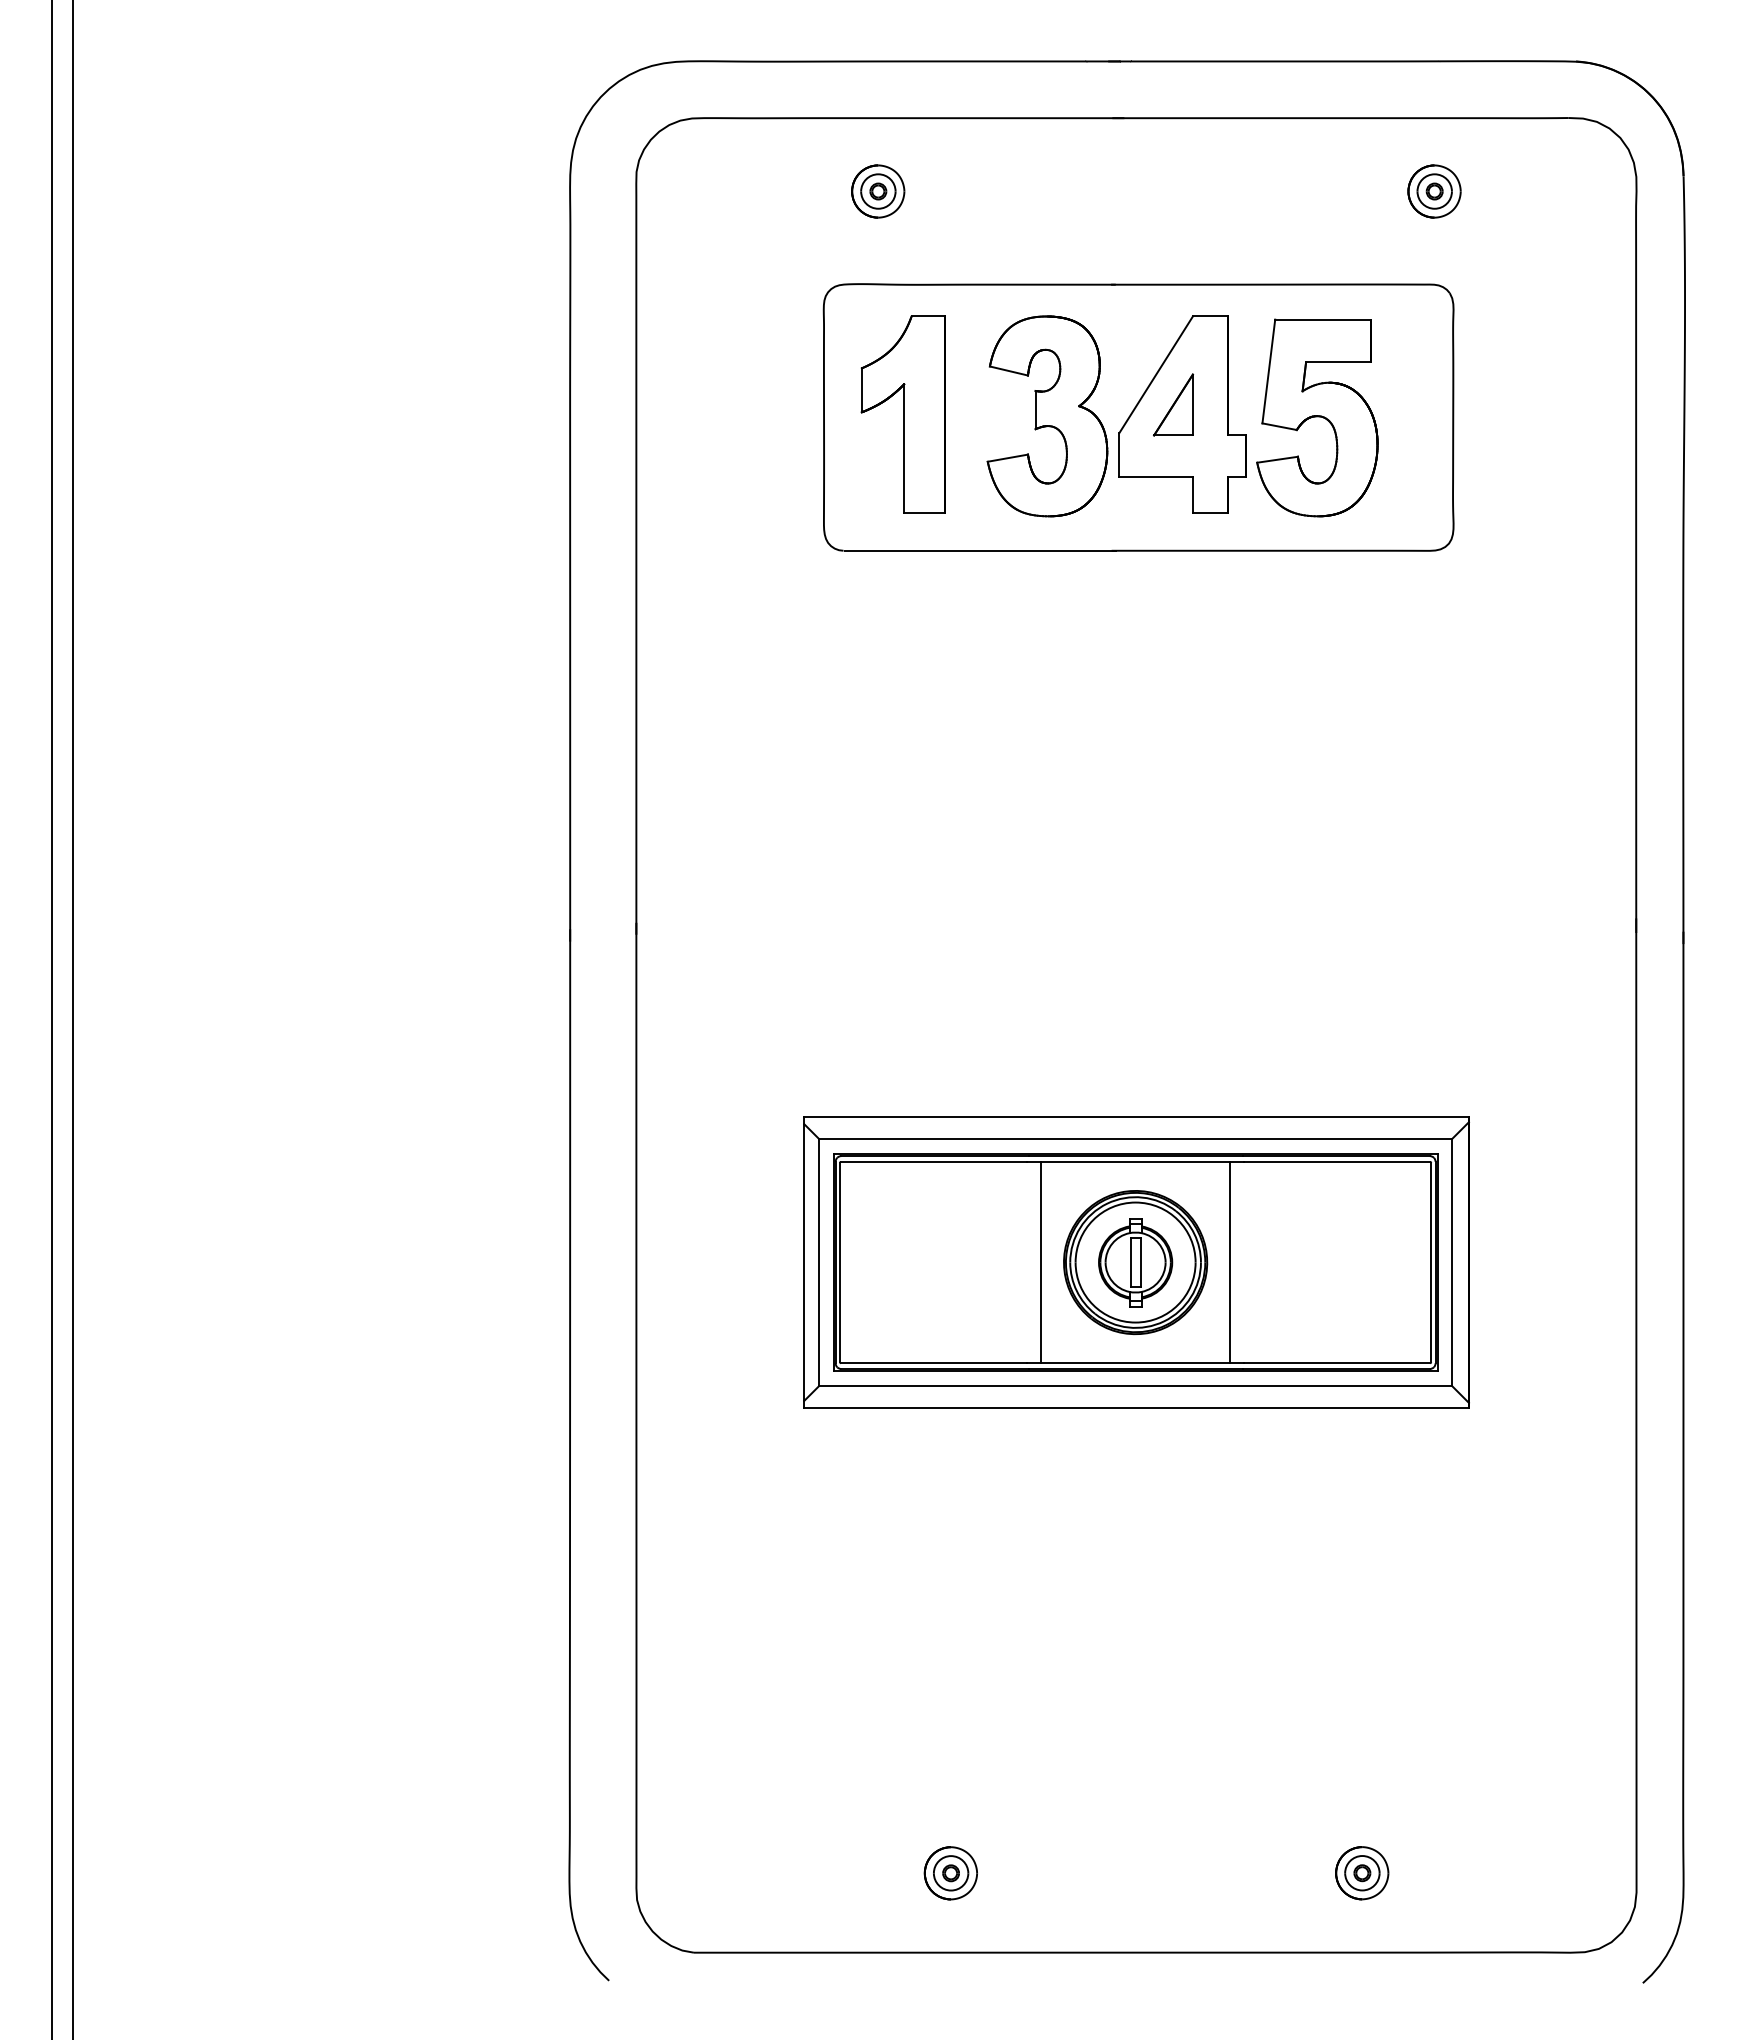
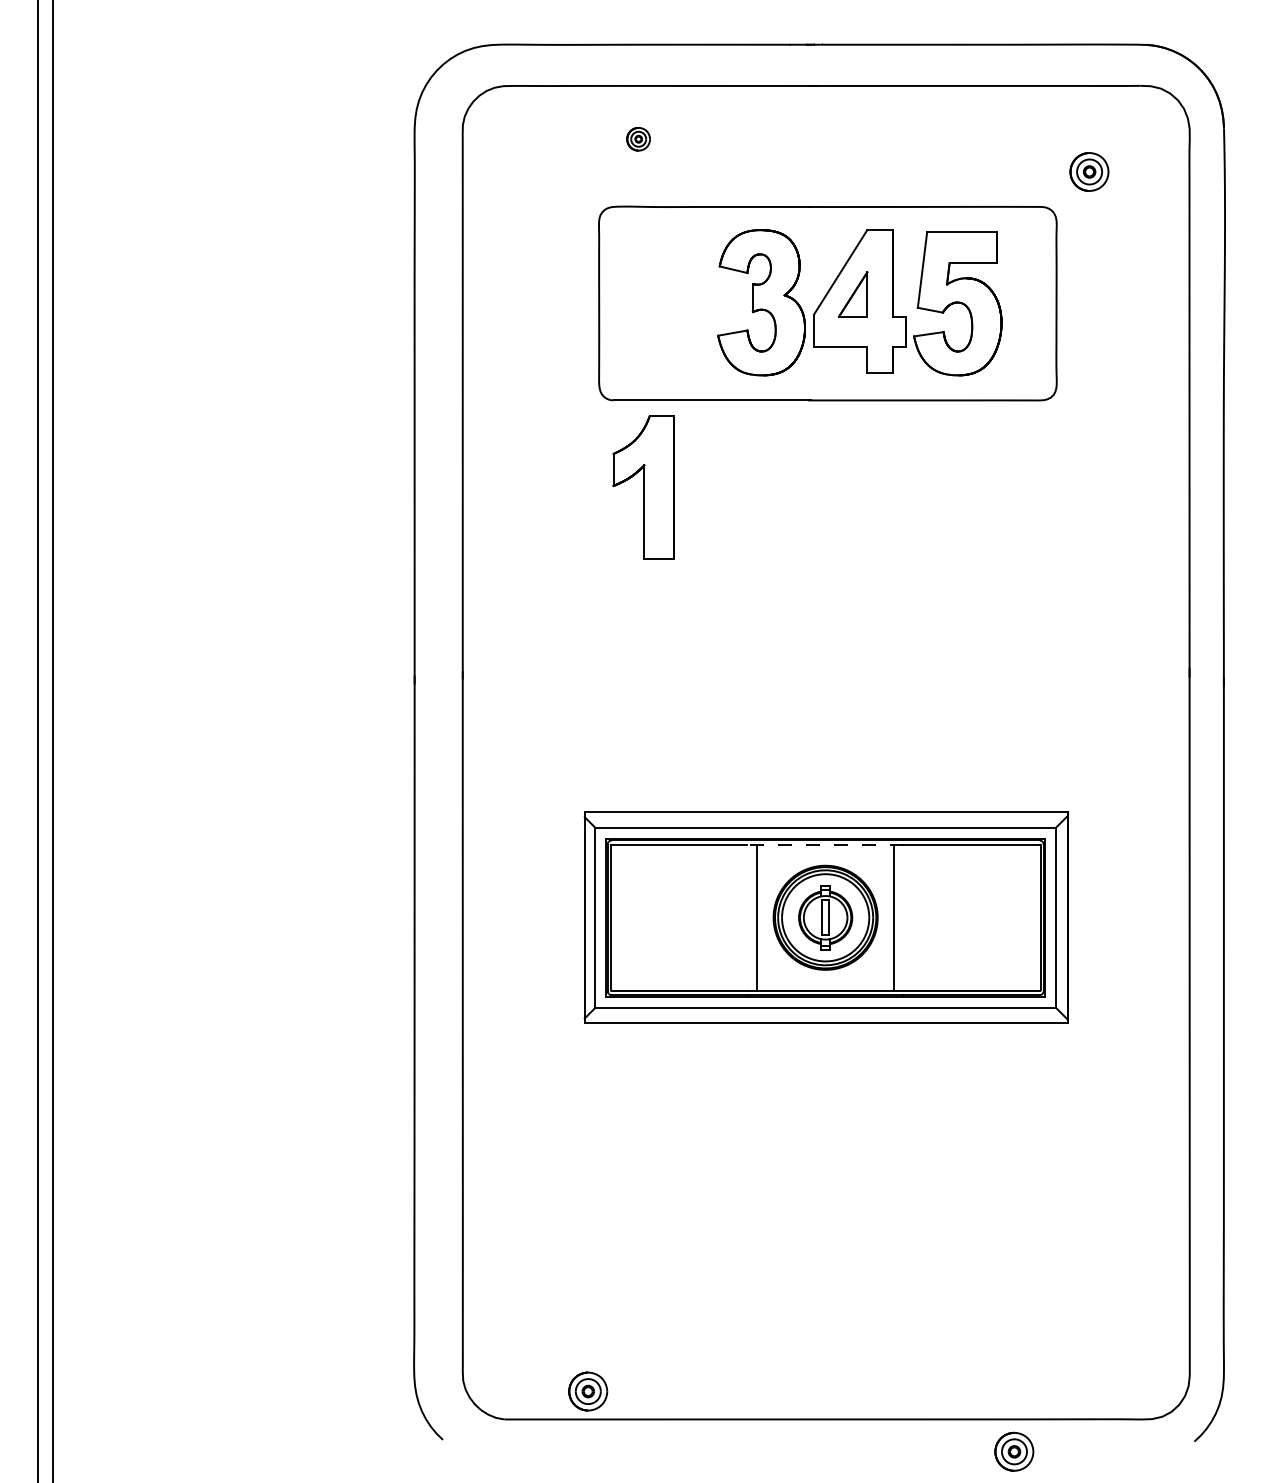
part: (878, 191) -> (638, 139), size x0.6
part: (1434, 191) -> (1089, 171), moved
part: (902, 414) -> (643, 487), moved
line: (1135, 1161) -> (825, 844), solid -> dashed
part: (950, 1873) -> (587, 1391), moved
part: (1362, 1873) -> (1014, 1452), moved

